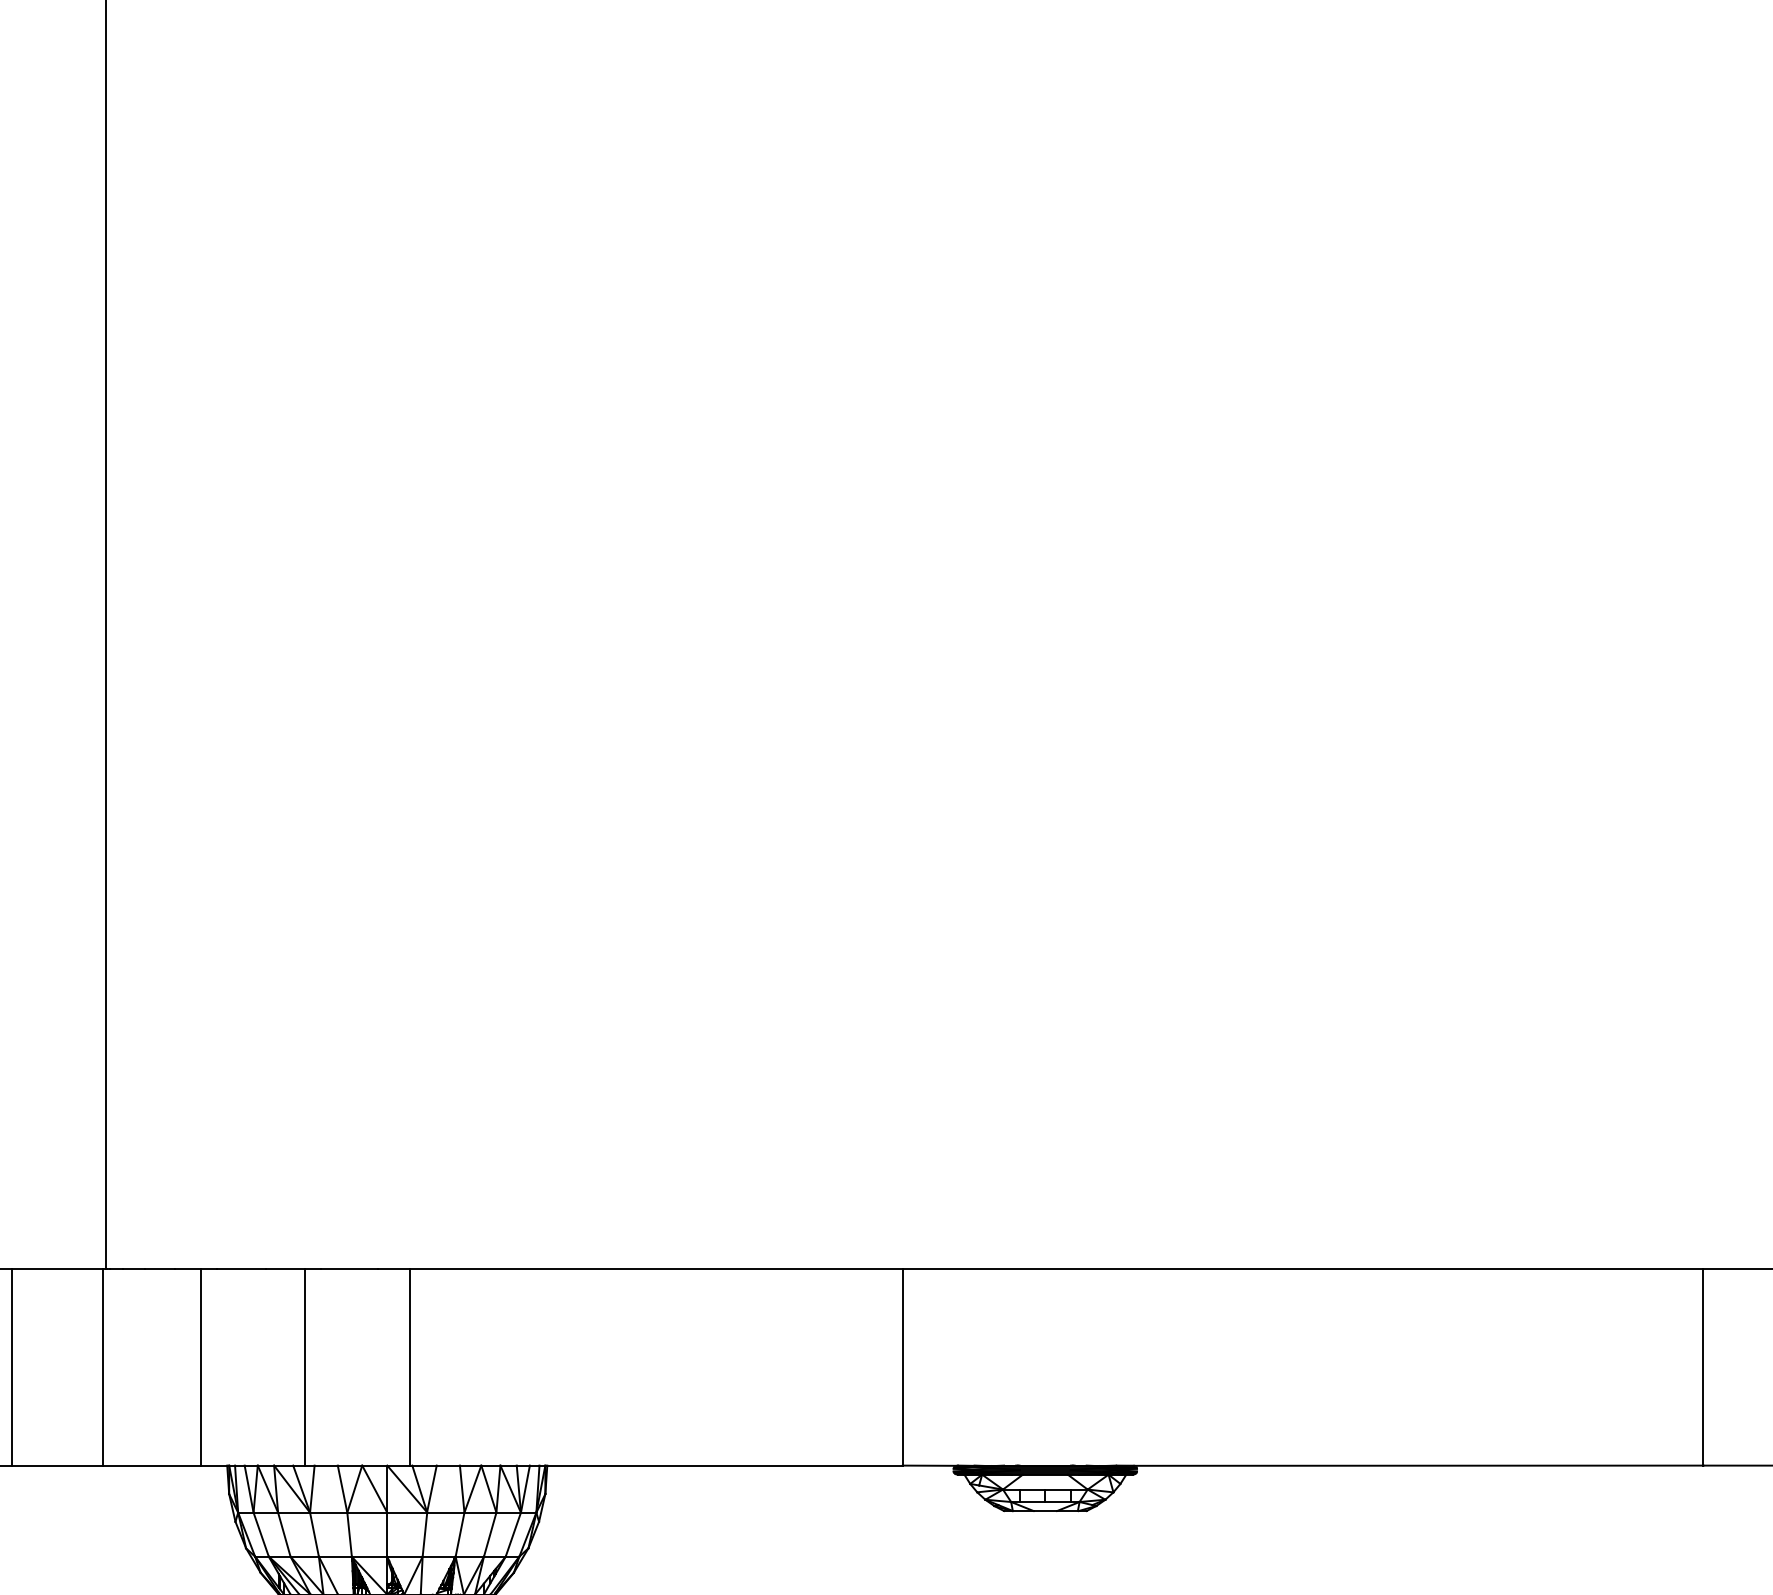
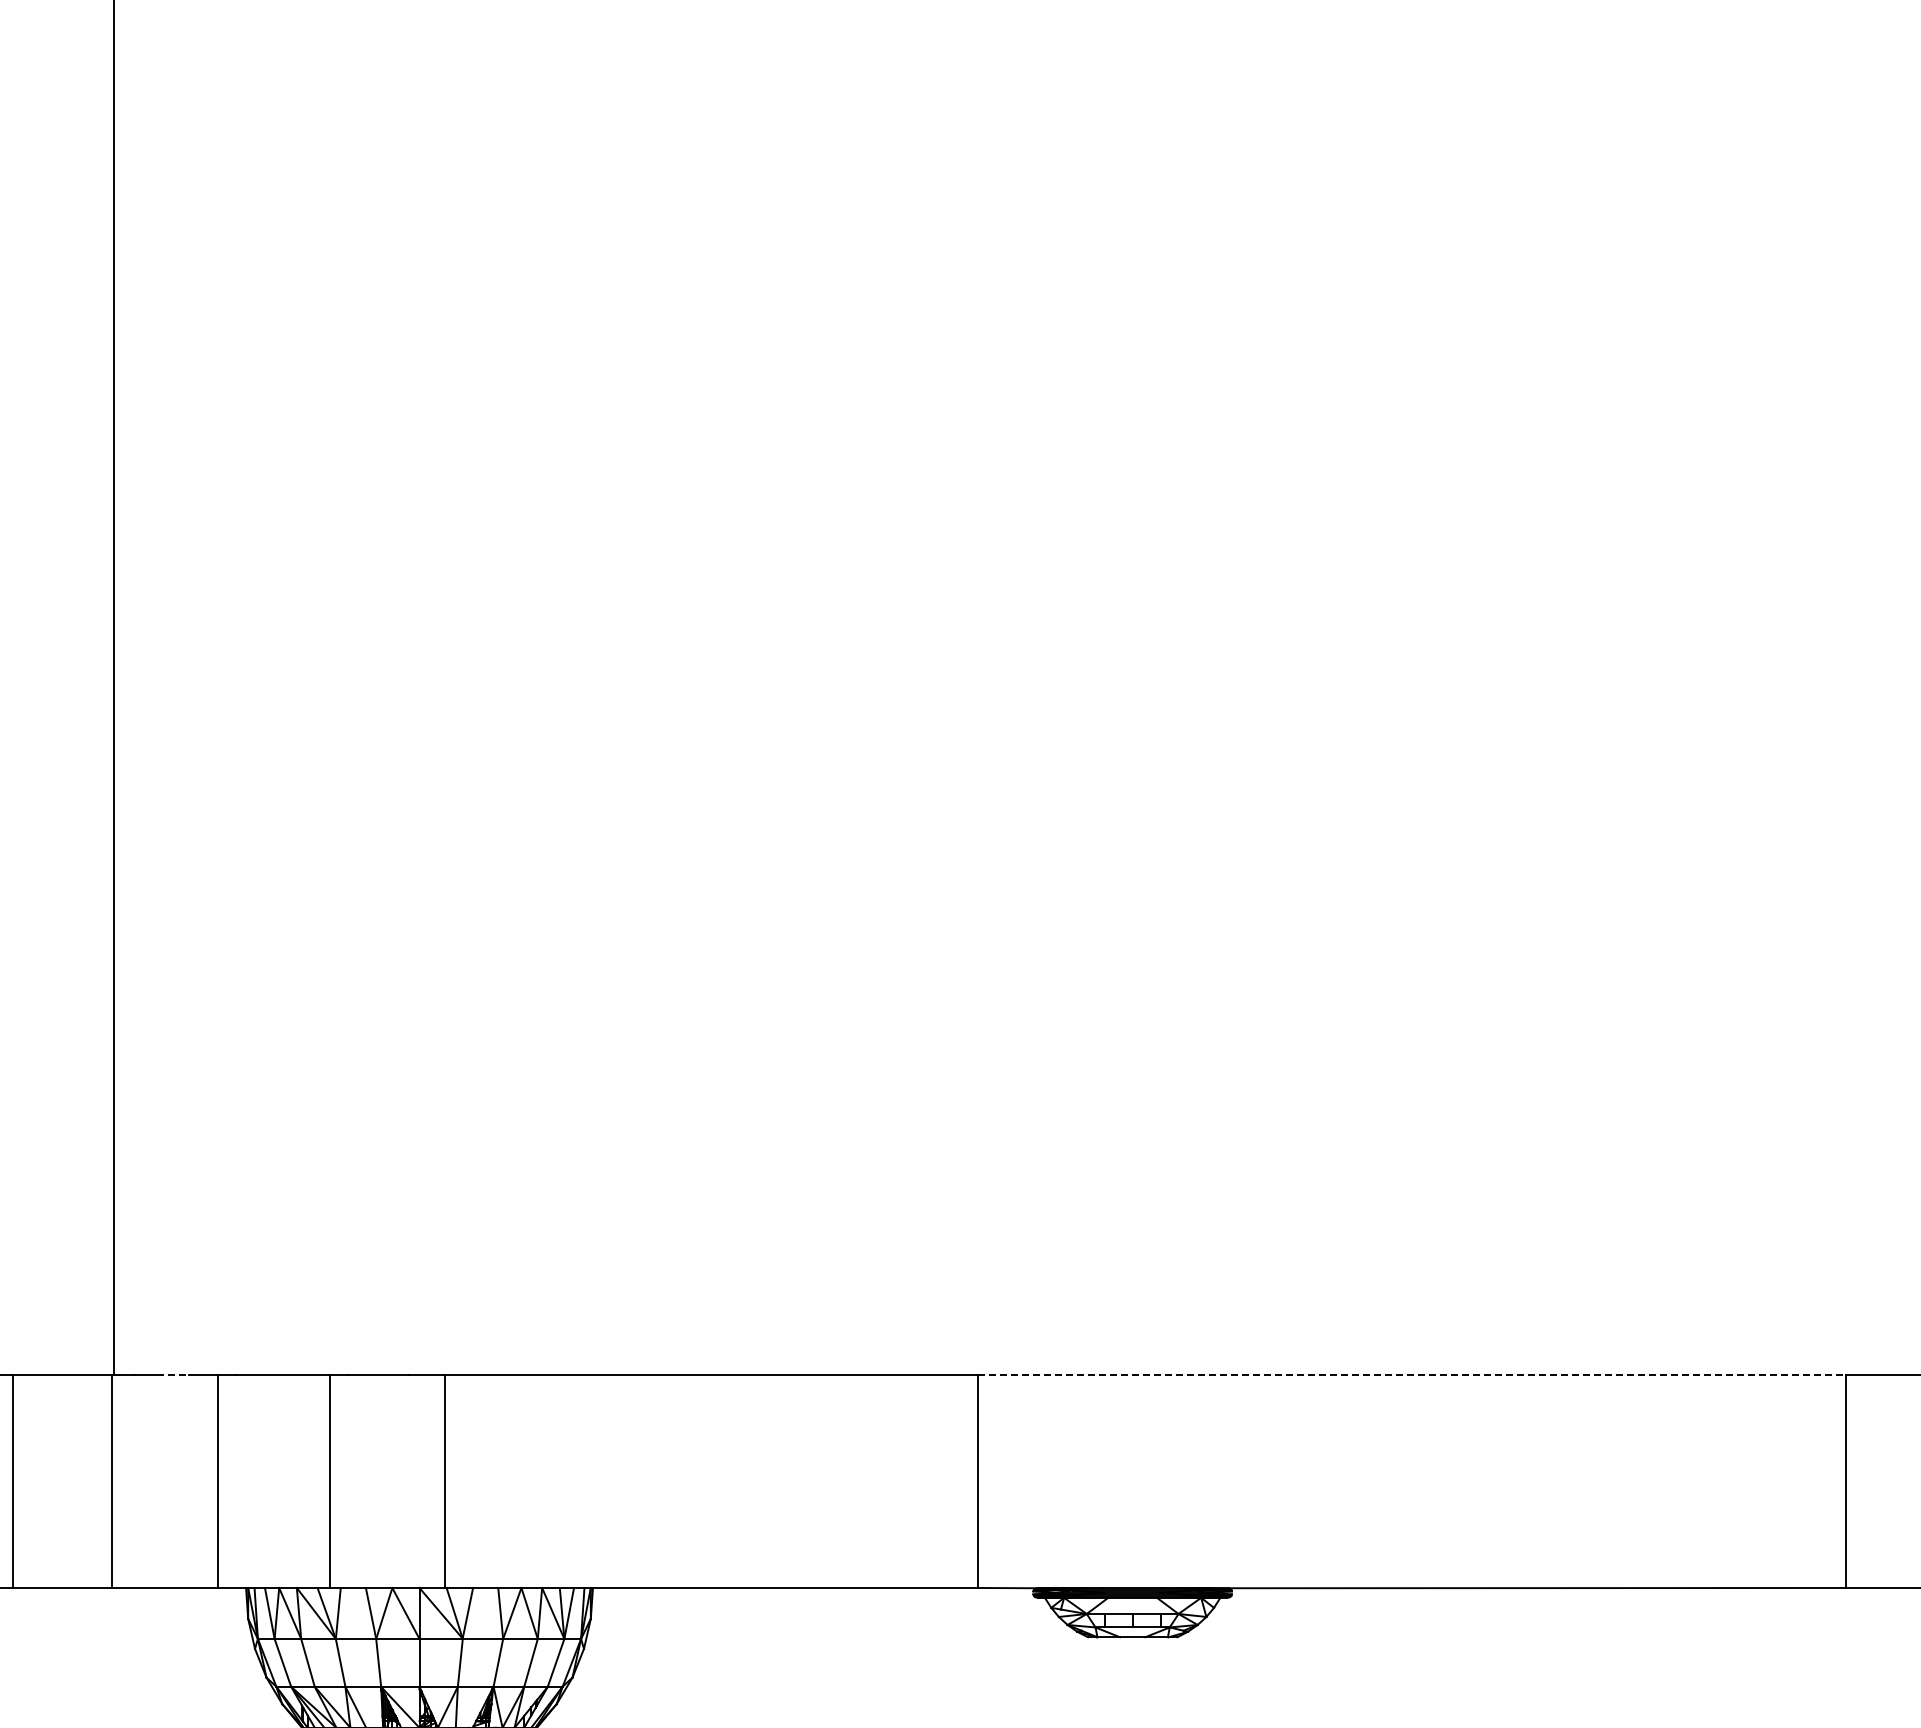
line: (160, 1269) -> (173, 1375), solid -> dashed
line: (1302, 1269) -> (1411, 1375), solid -> dashed

